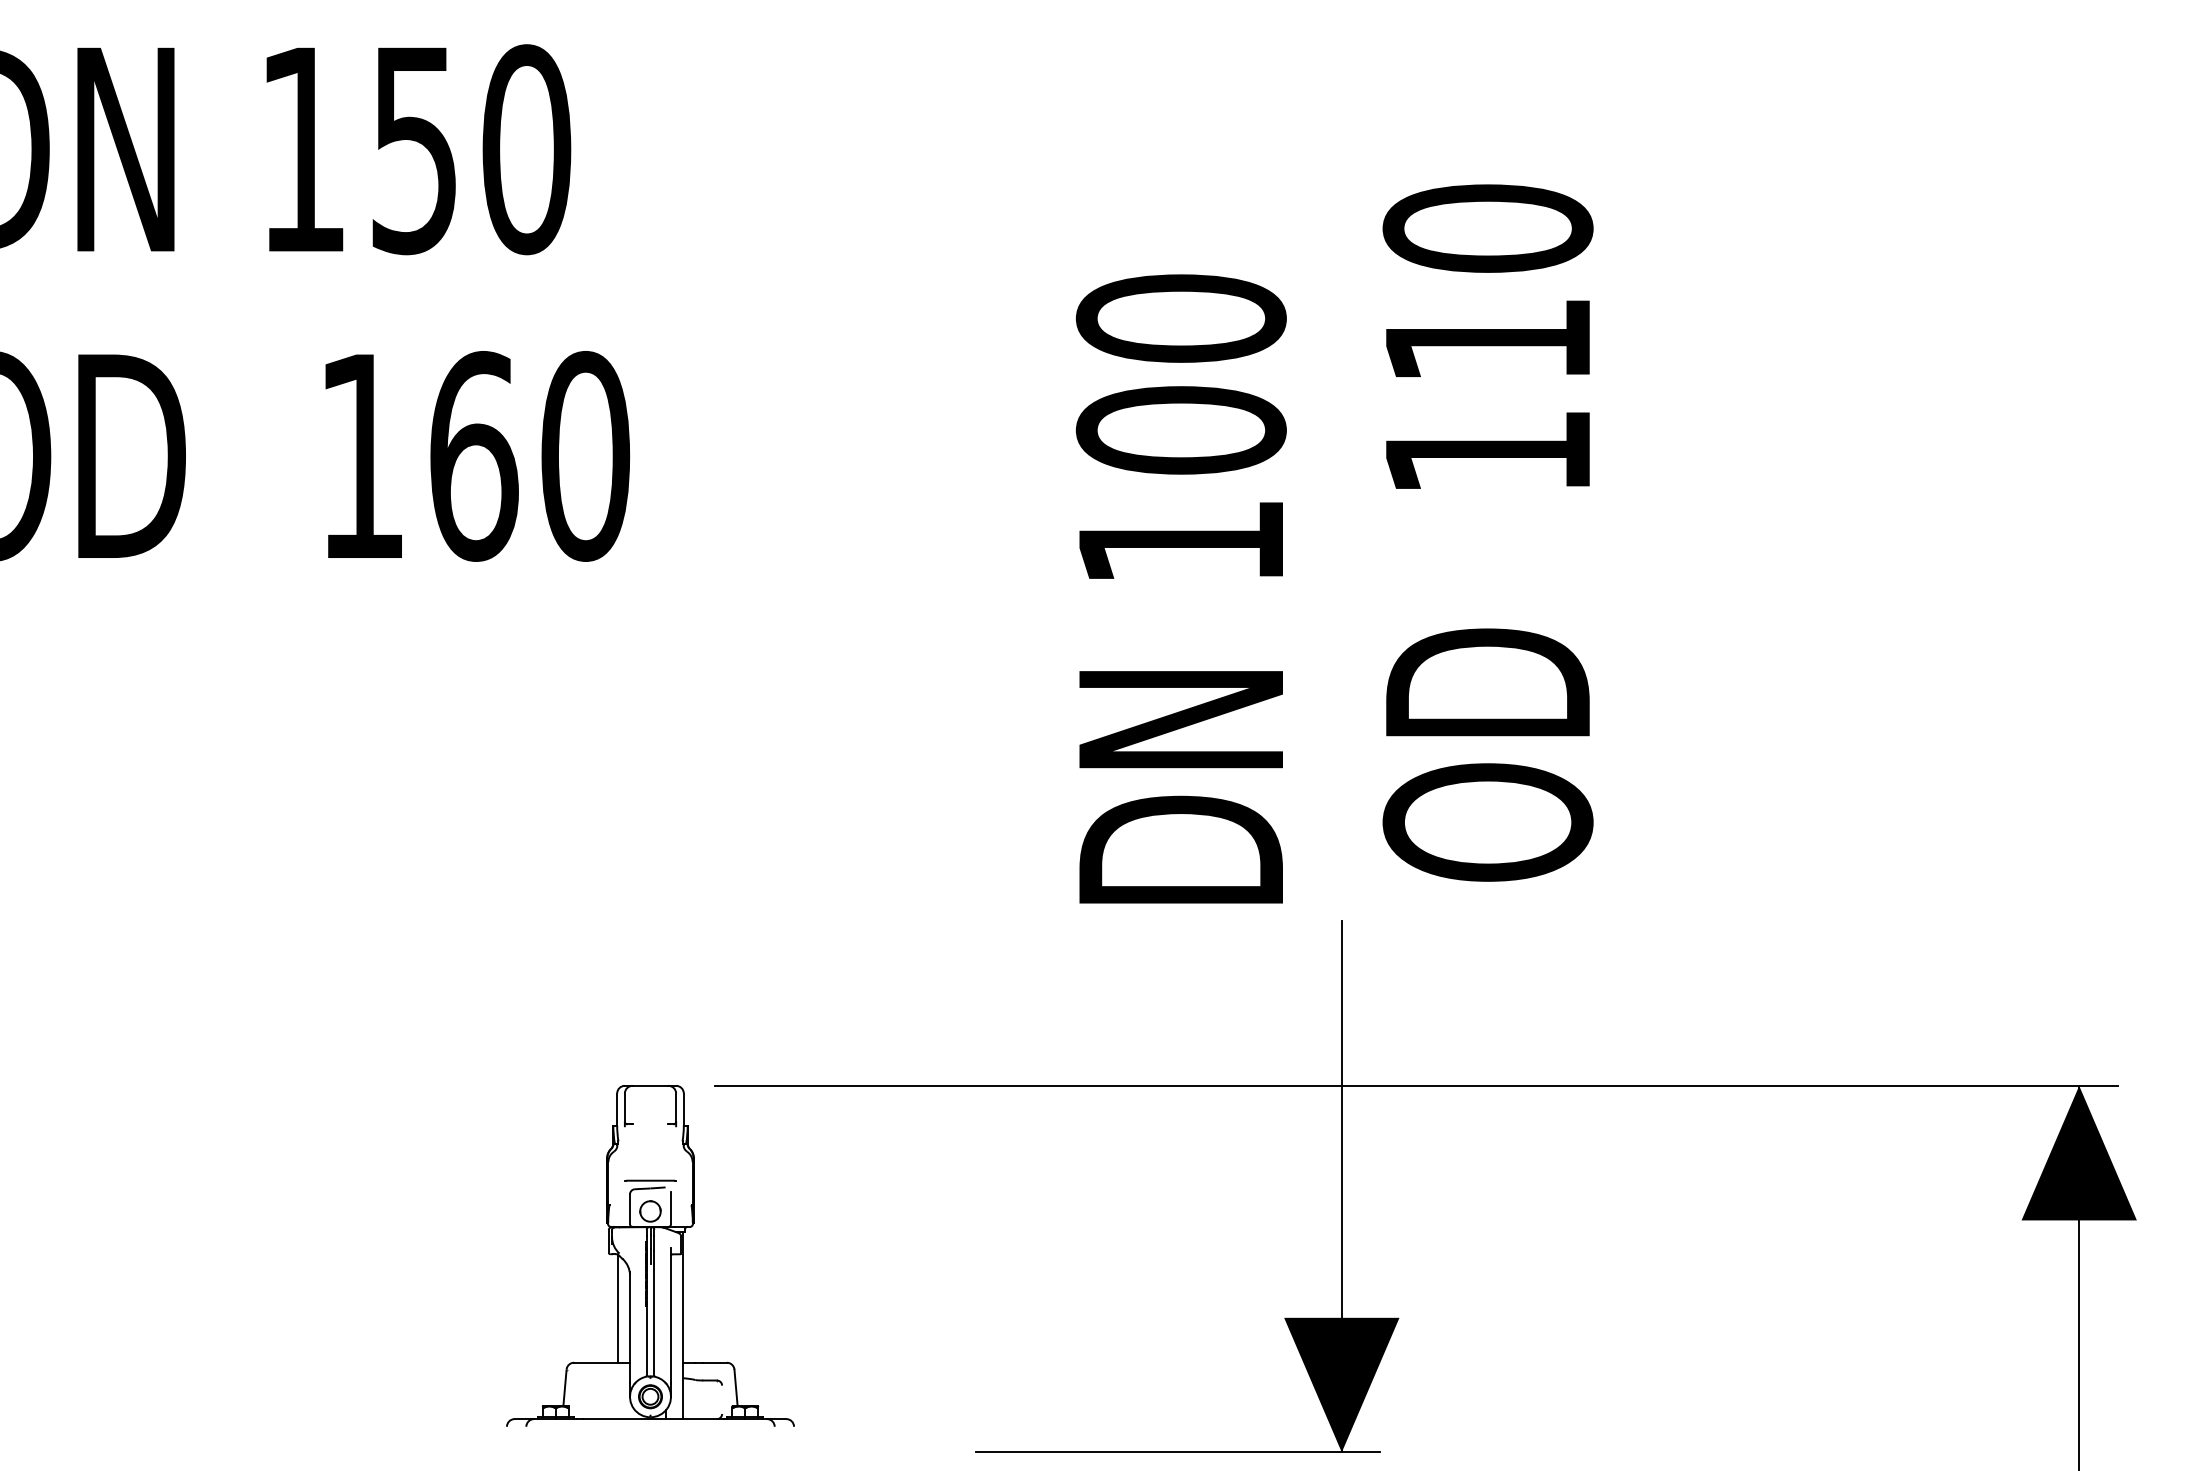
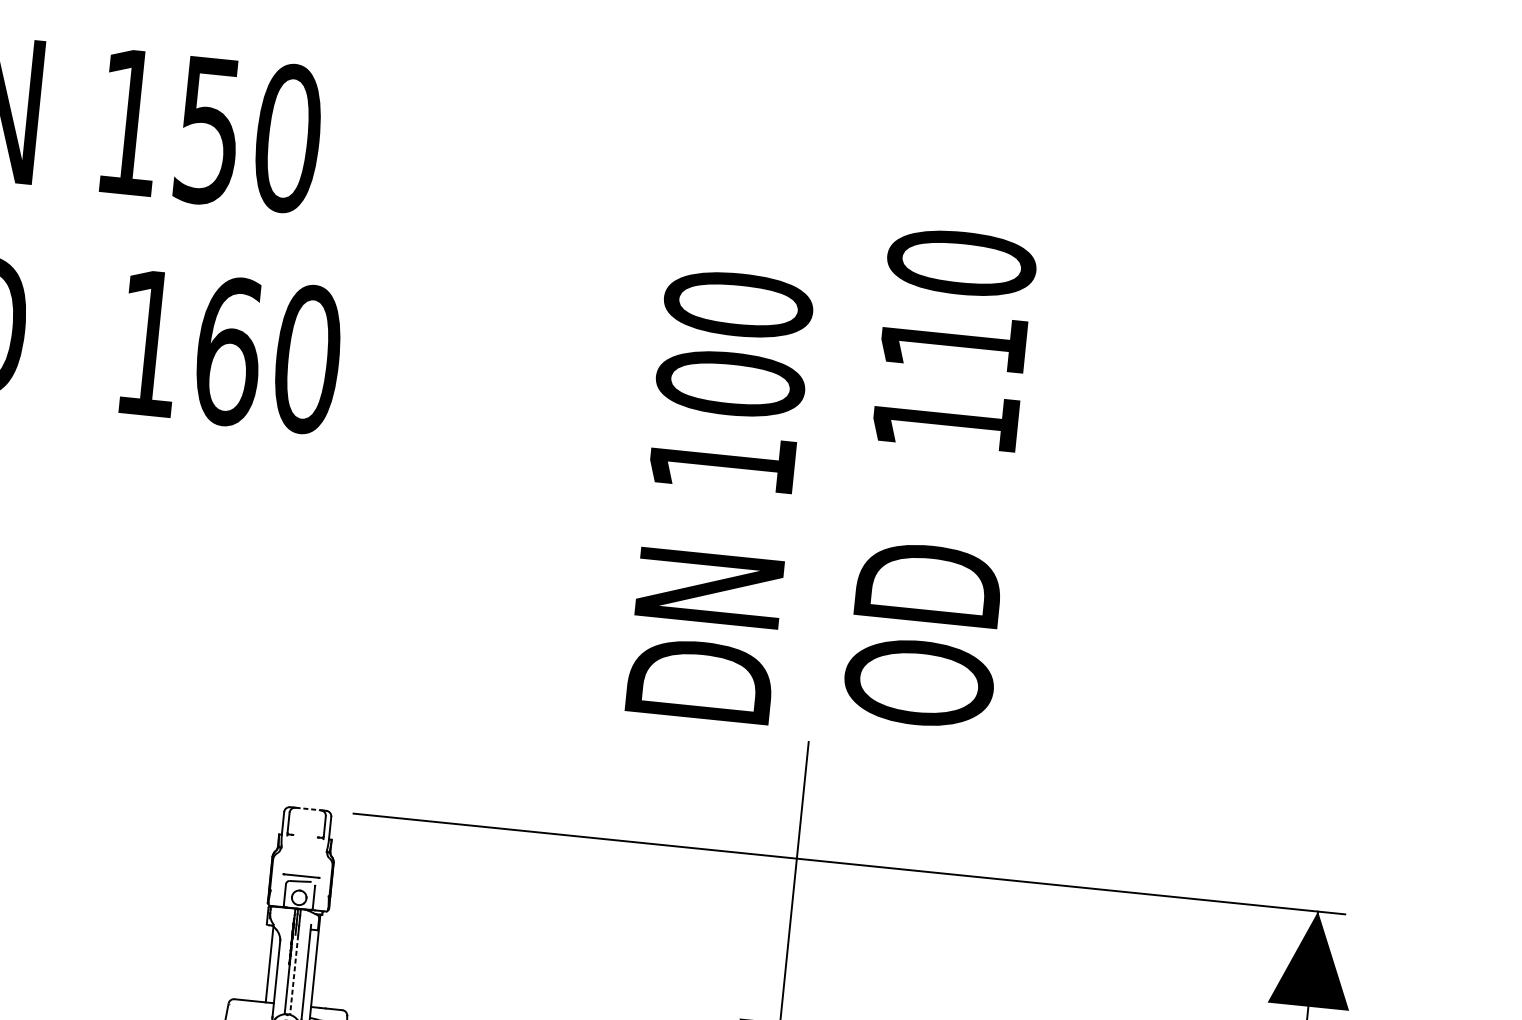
line: (650, 1085) -> (308, 808), solid -> dashed
line: (654, 1319) -> (294, 974), solid -> dashed

